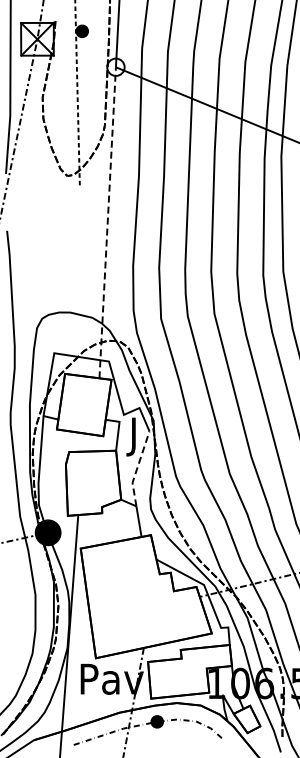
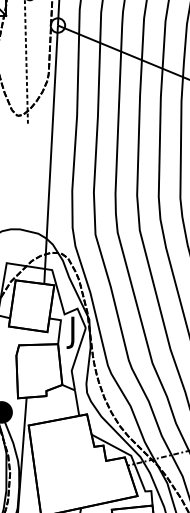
line: (107, 222) -> (50, 154), dashed -> solid
line: (137, 468) -> (75, 358), dashed -> solid

